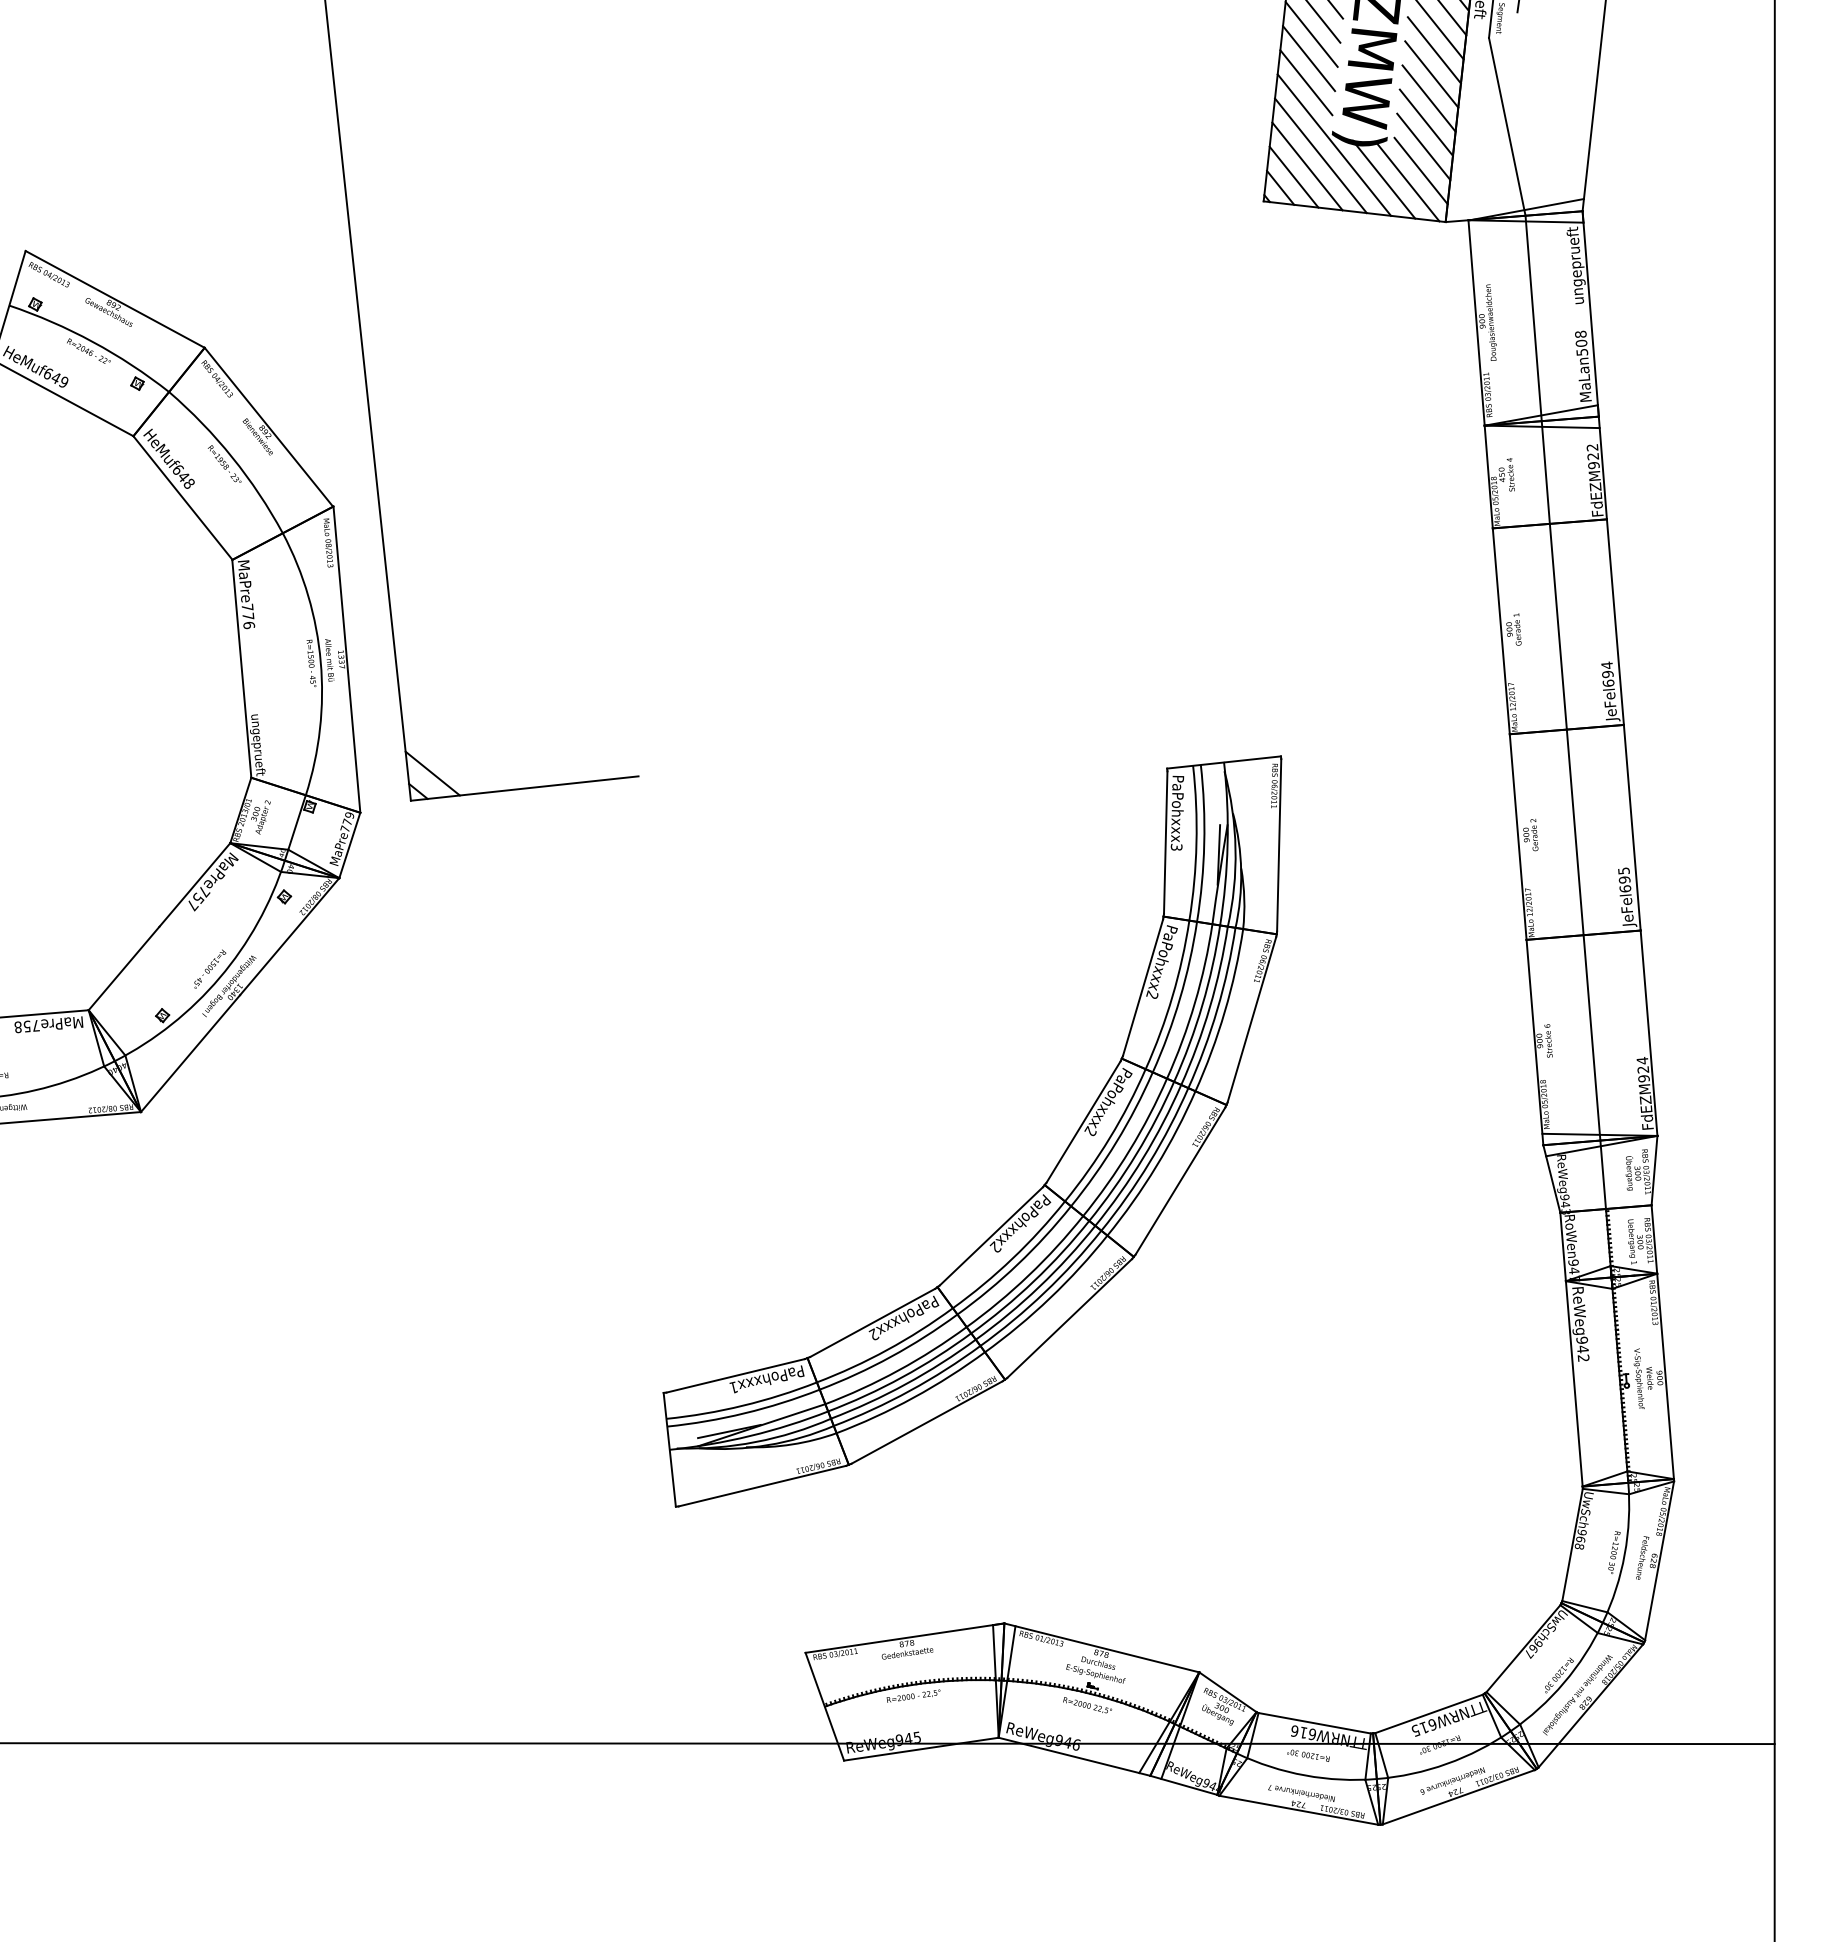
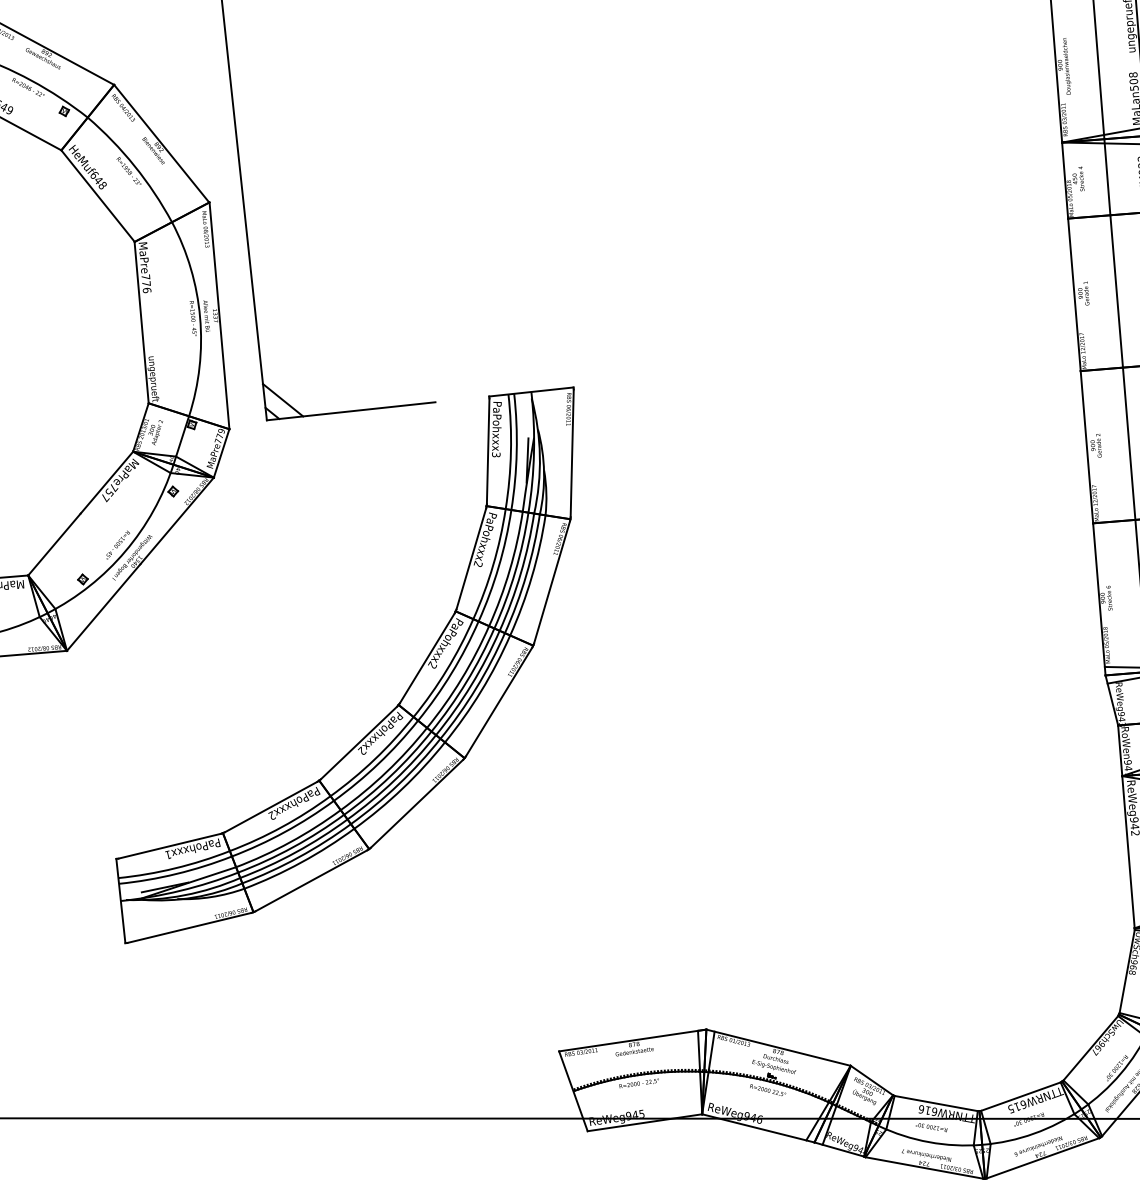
part: (1034, 1193) -> (390, 711), moved

